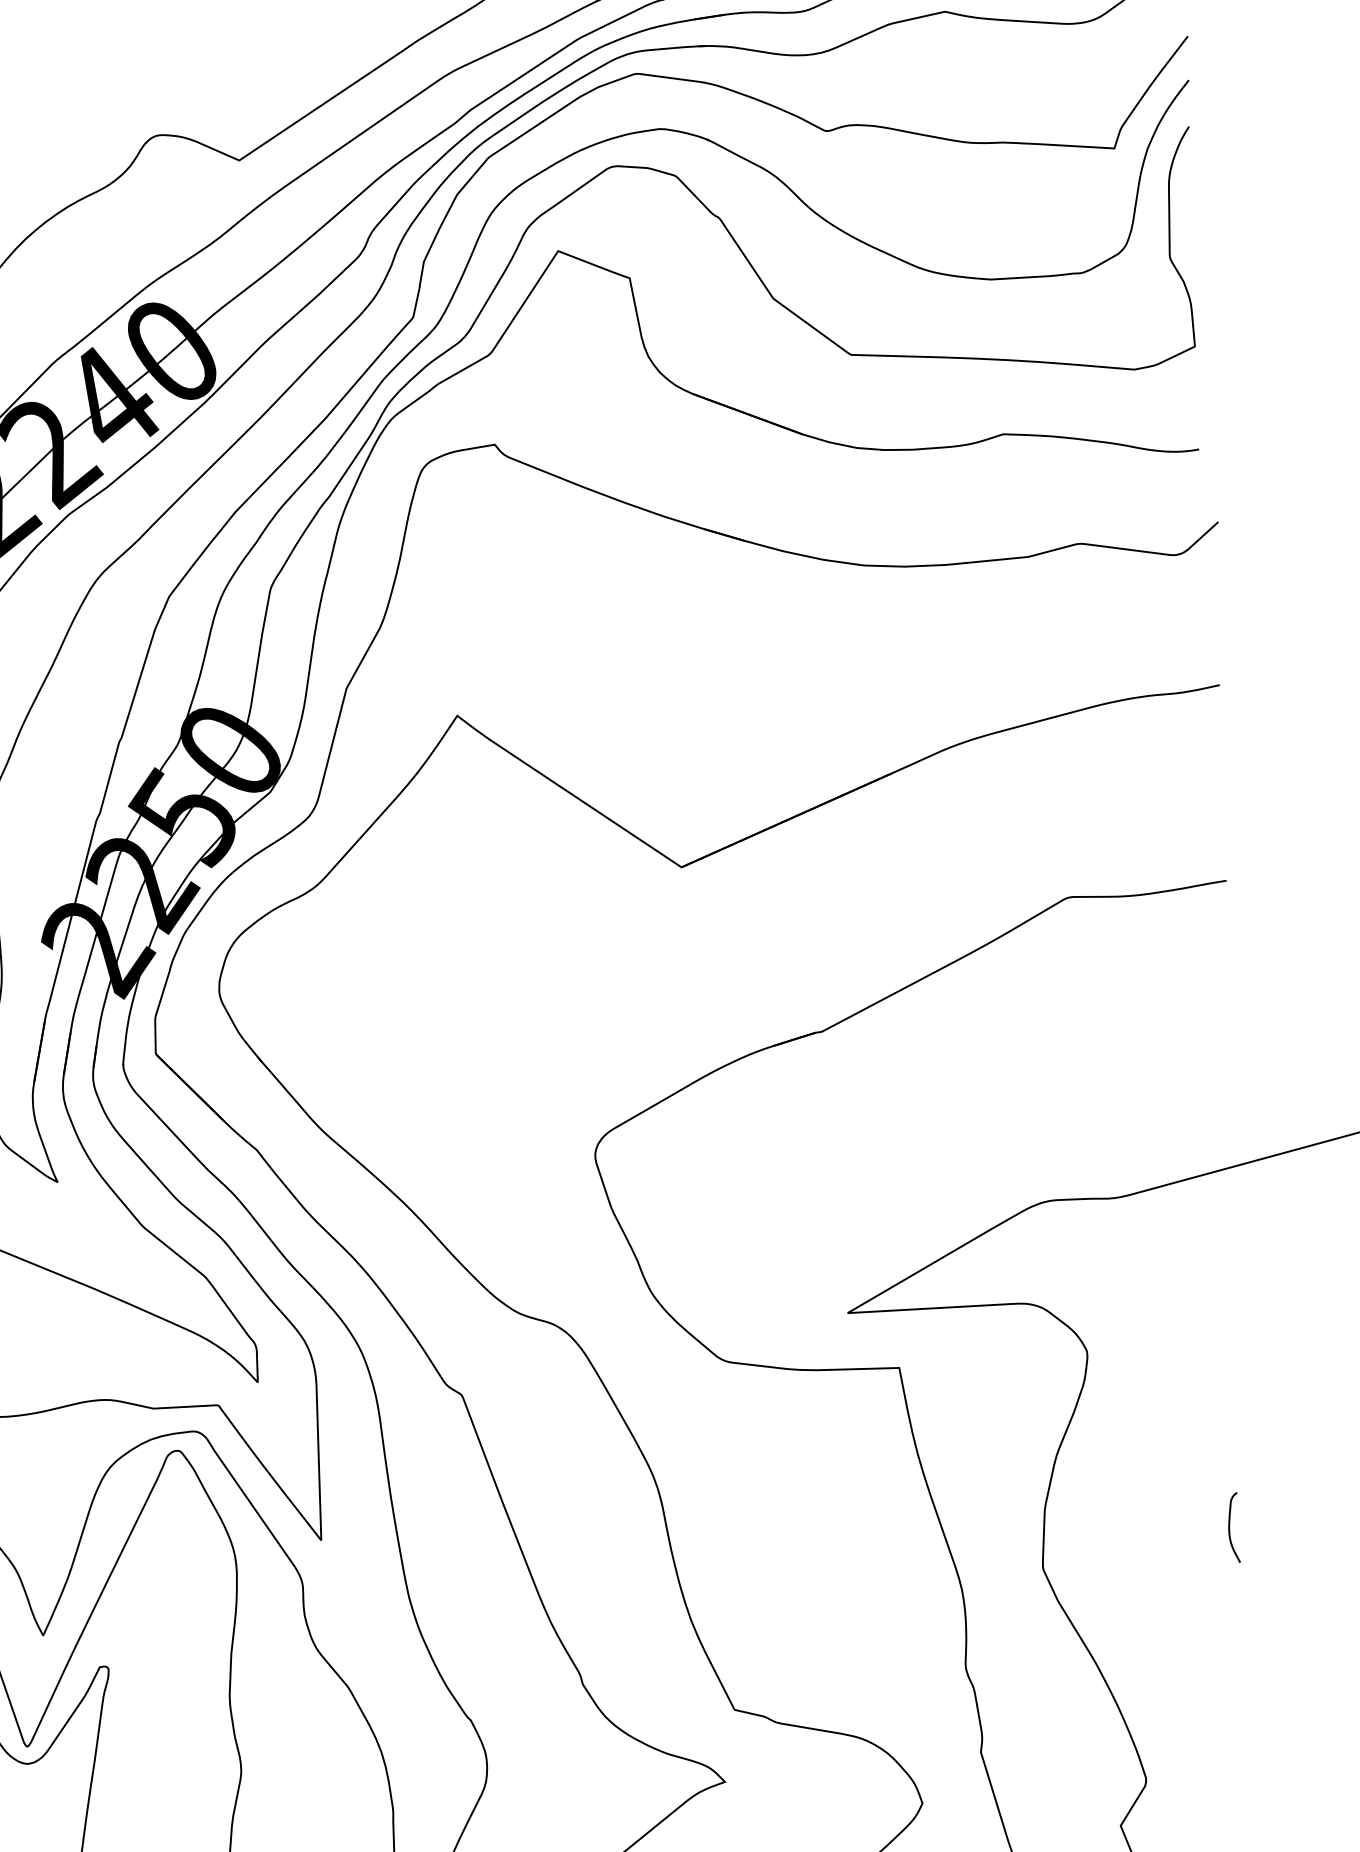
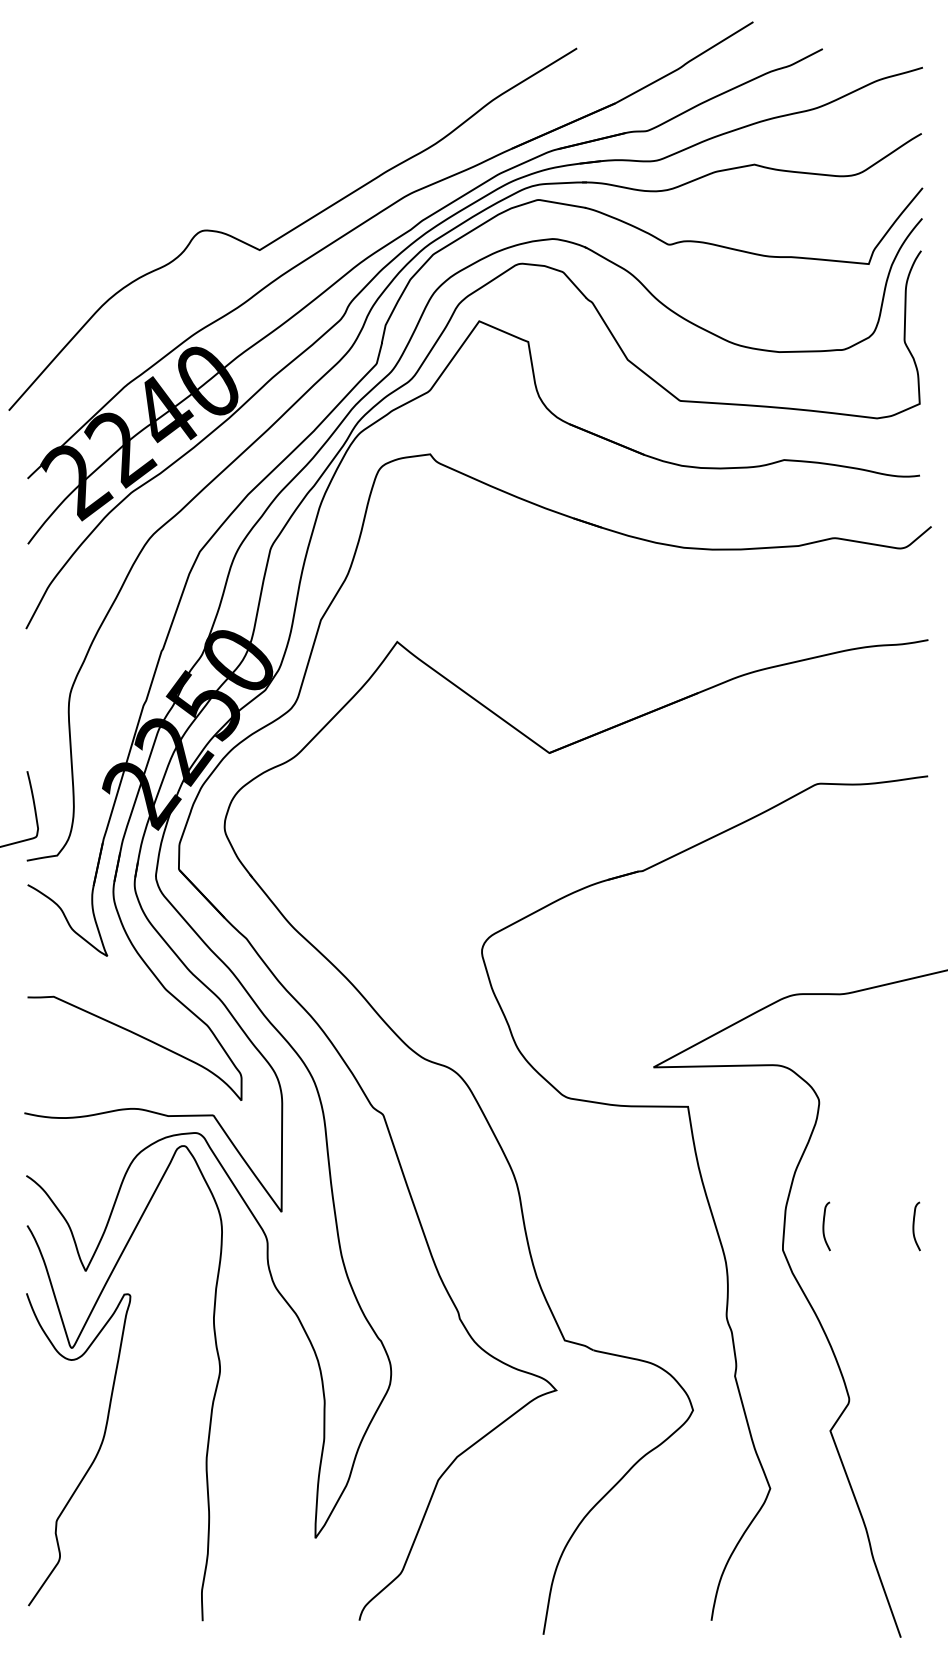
curve: (1101, 1532) -> (824, 1226), added

